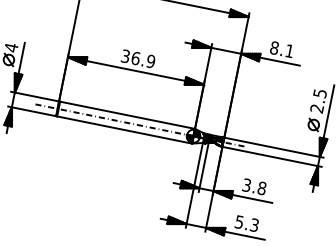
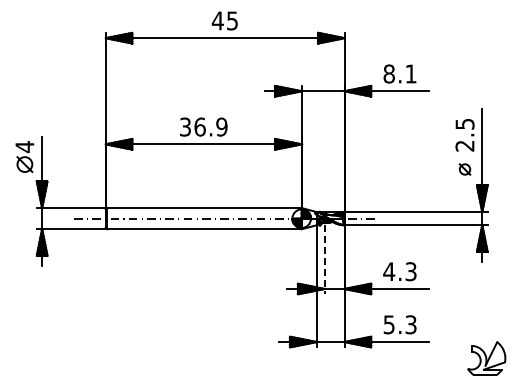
part: (313, 124) -> (464, 169), size x0.7
line: (203, 168) -> (324, 260), solid -> dashed
text: (254, 186) -> (399, 271), 3.8 -> 4.3

